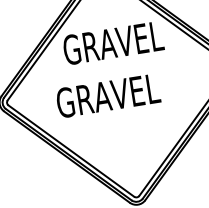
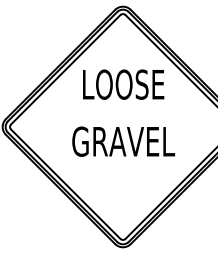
text: (112, 43) -> (123, 84), GRAVEL -> LOOSE
text: (108, 95) -> (123, 141), moved

